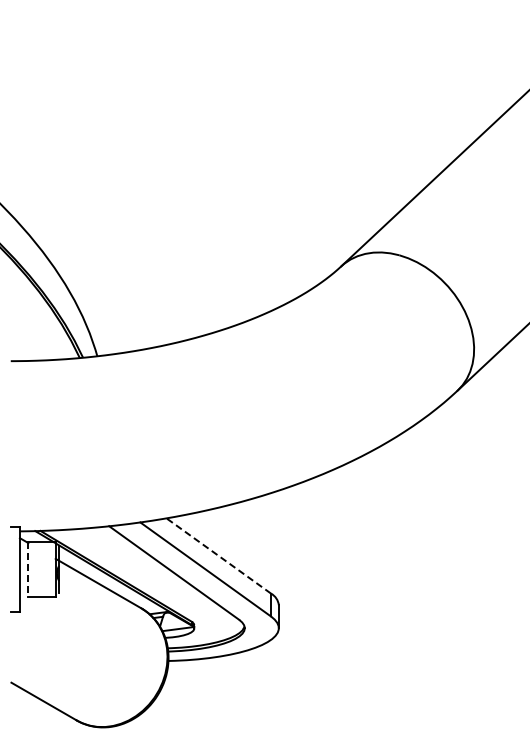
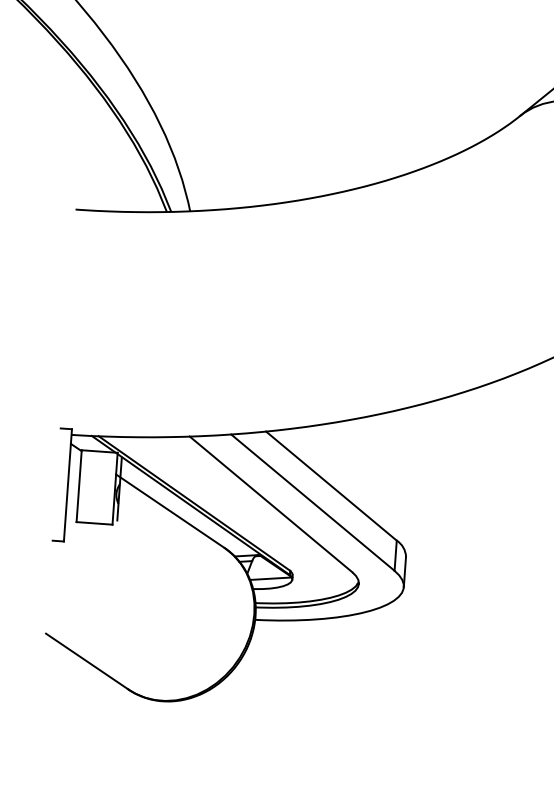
line: (218, 555) -> (331, 485), dashed -> solid
line: (28, 570) -> (79, 487), dashed -> solid

